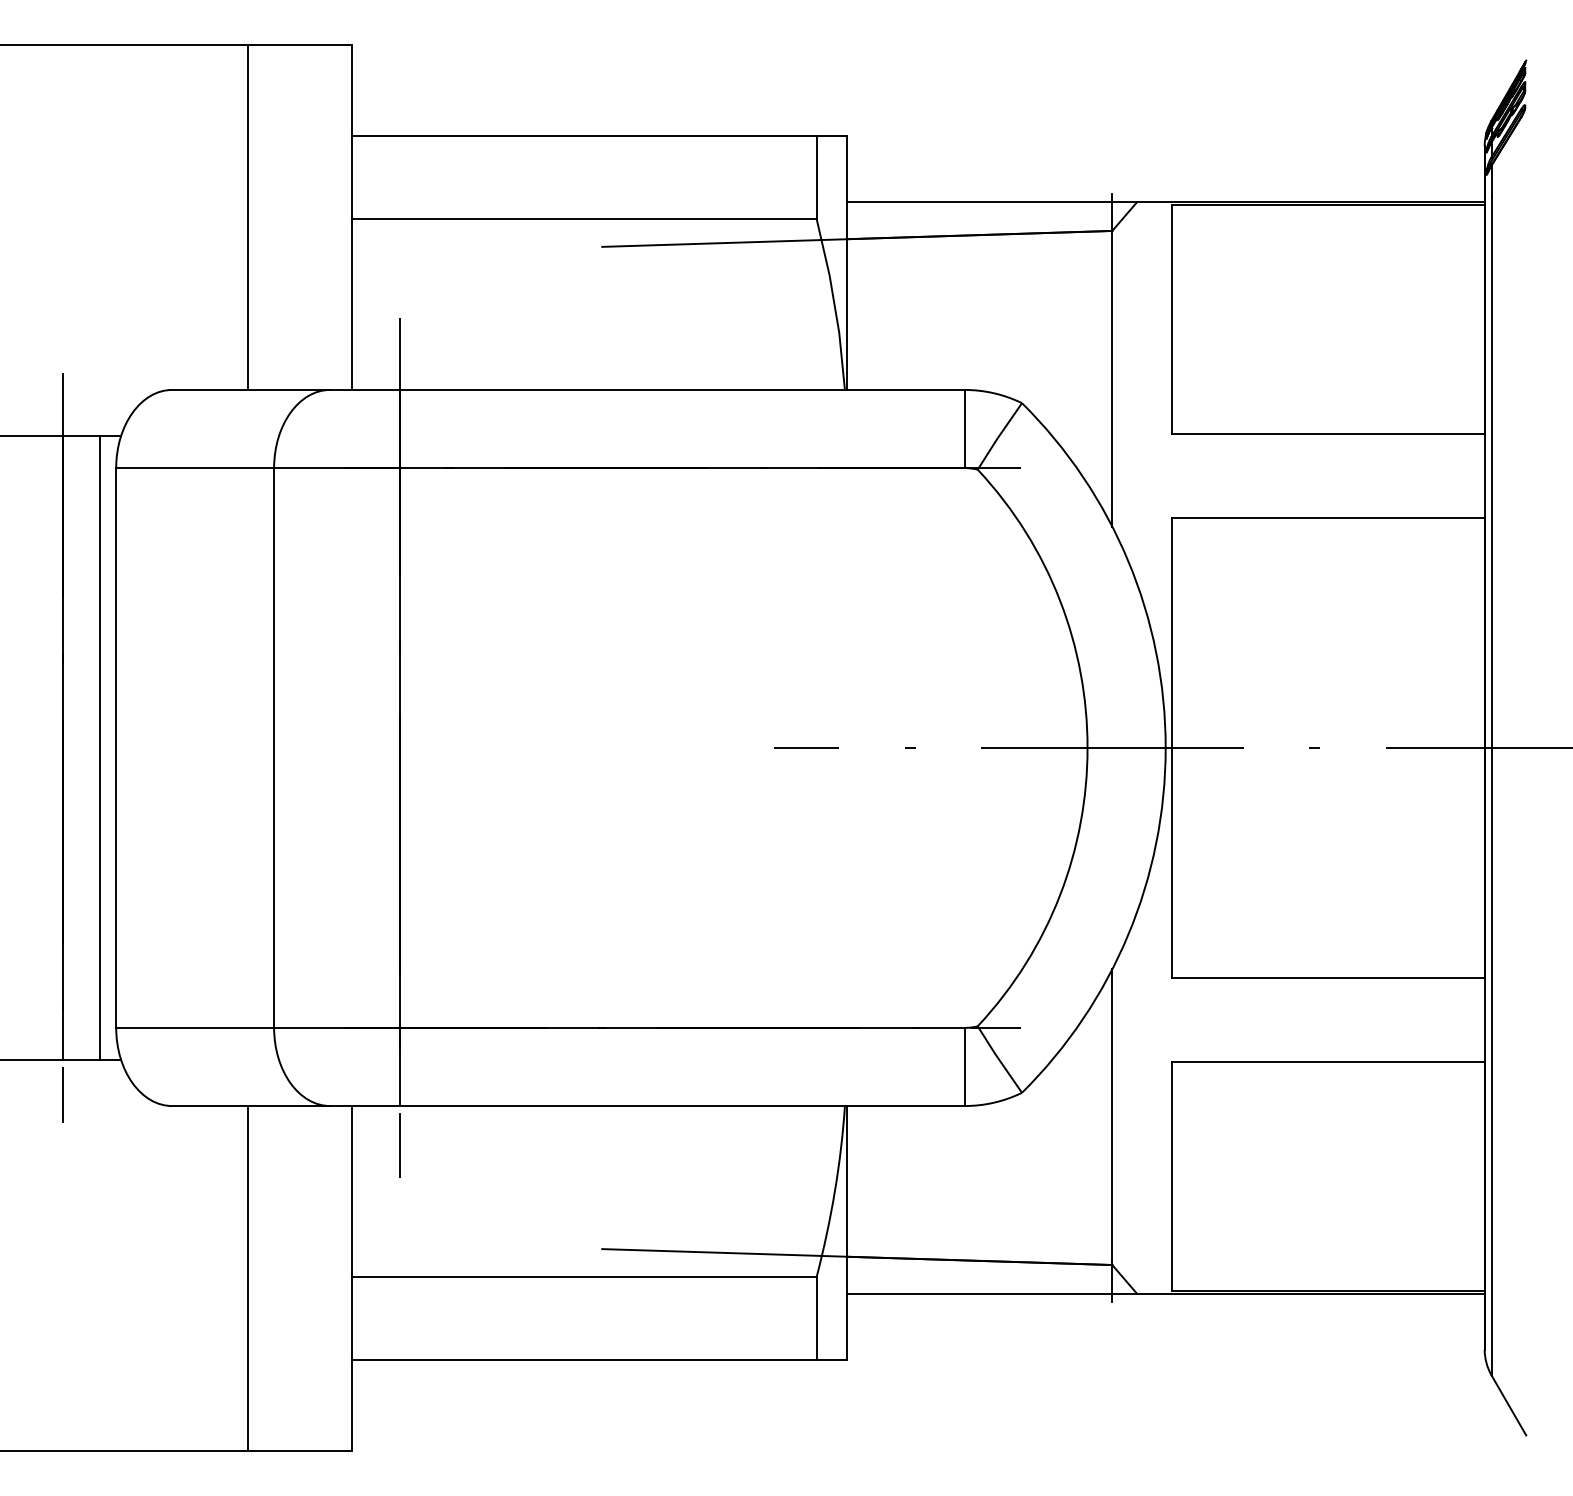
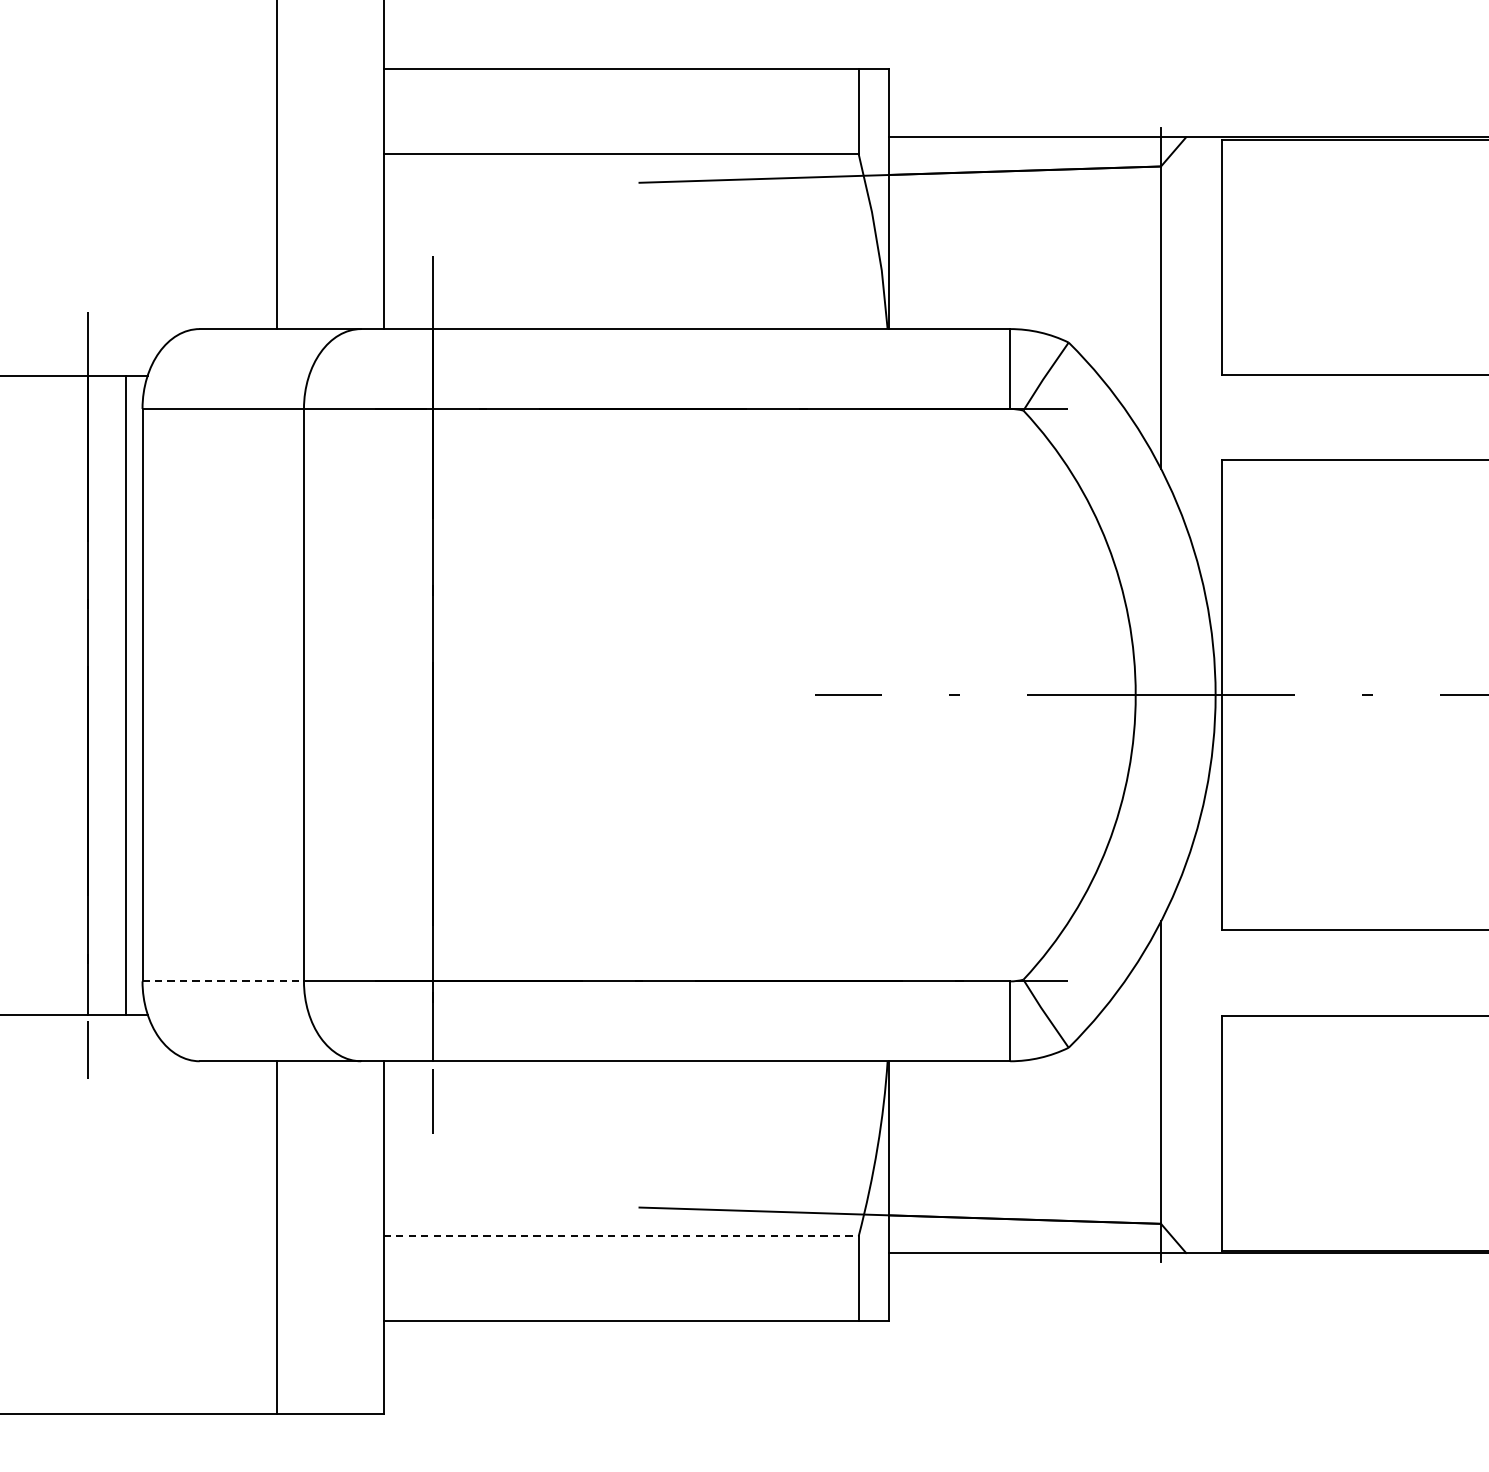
line: (195, 1027) -> (223, 980), solid -> dashed
line: (584, 1277) -> (621, 1236), solid -> dashed

